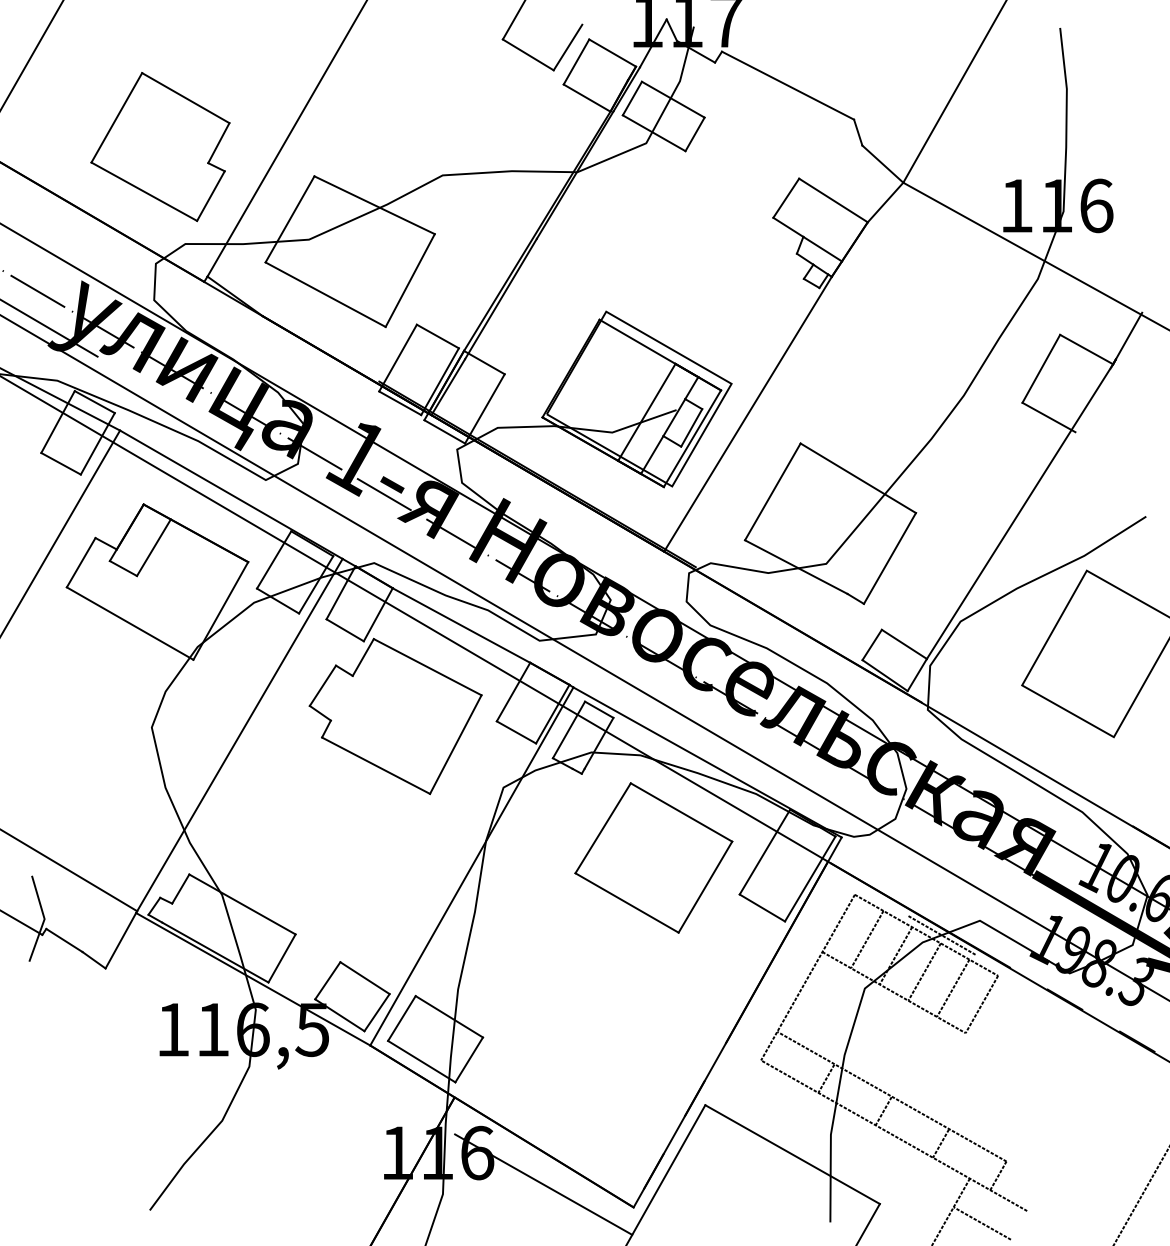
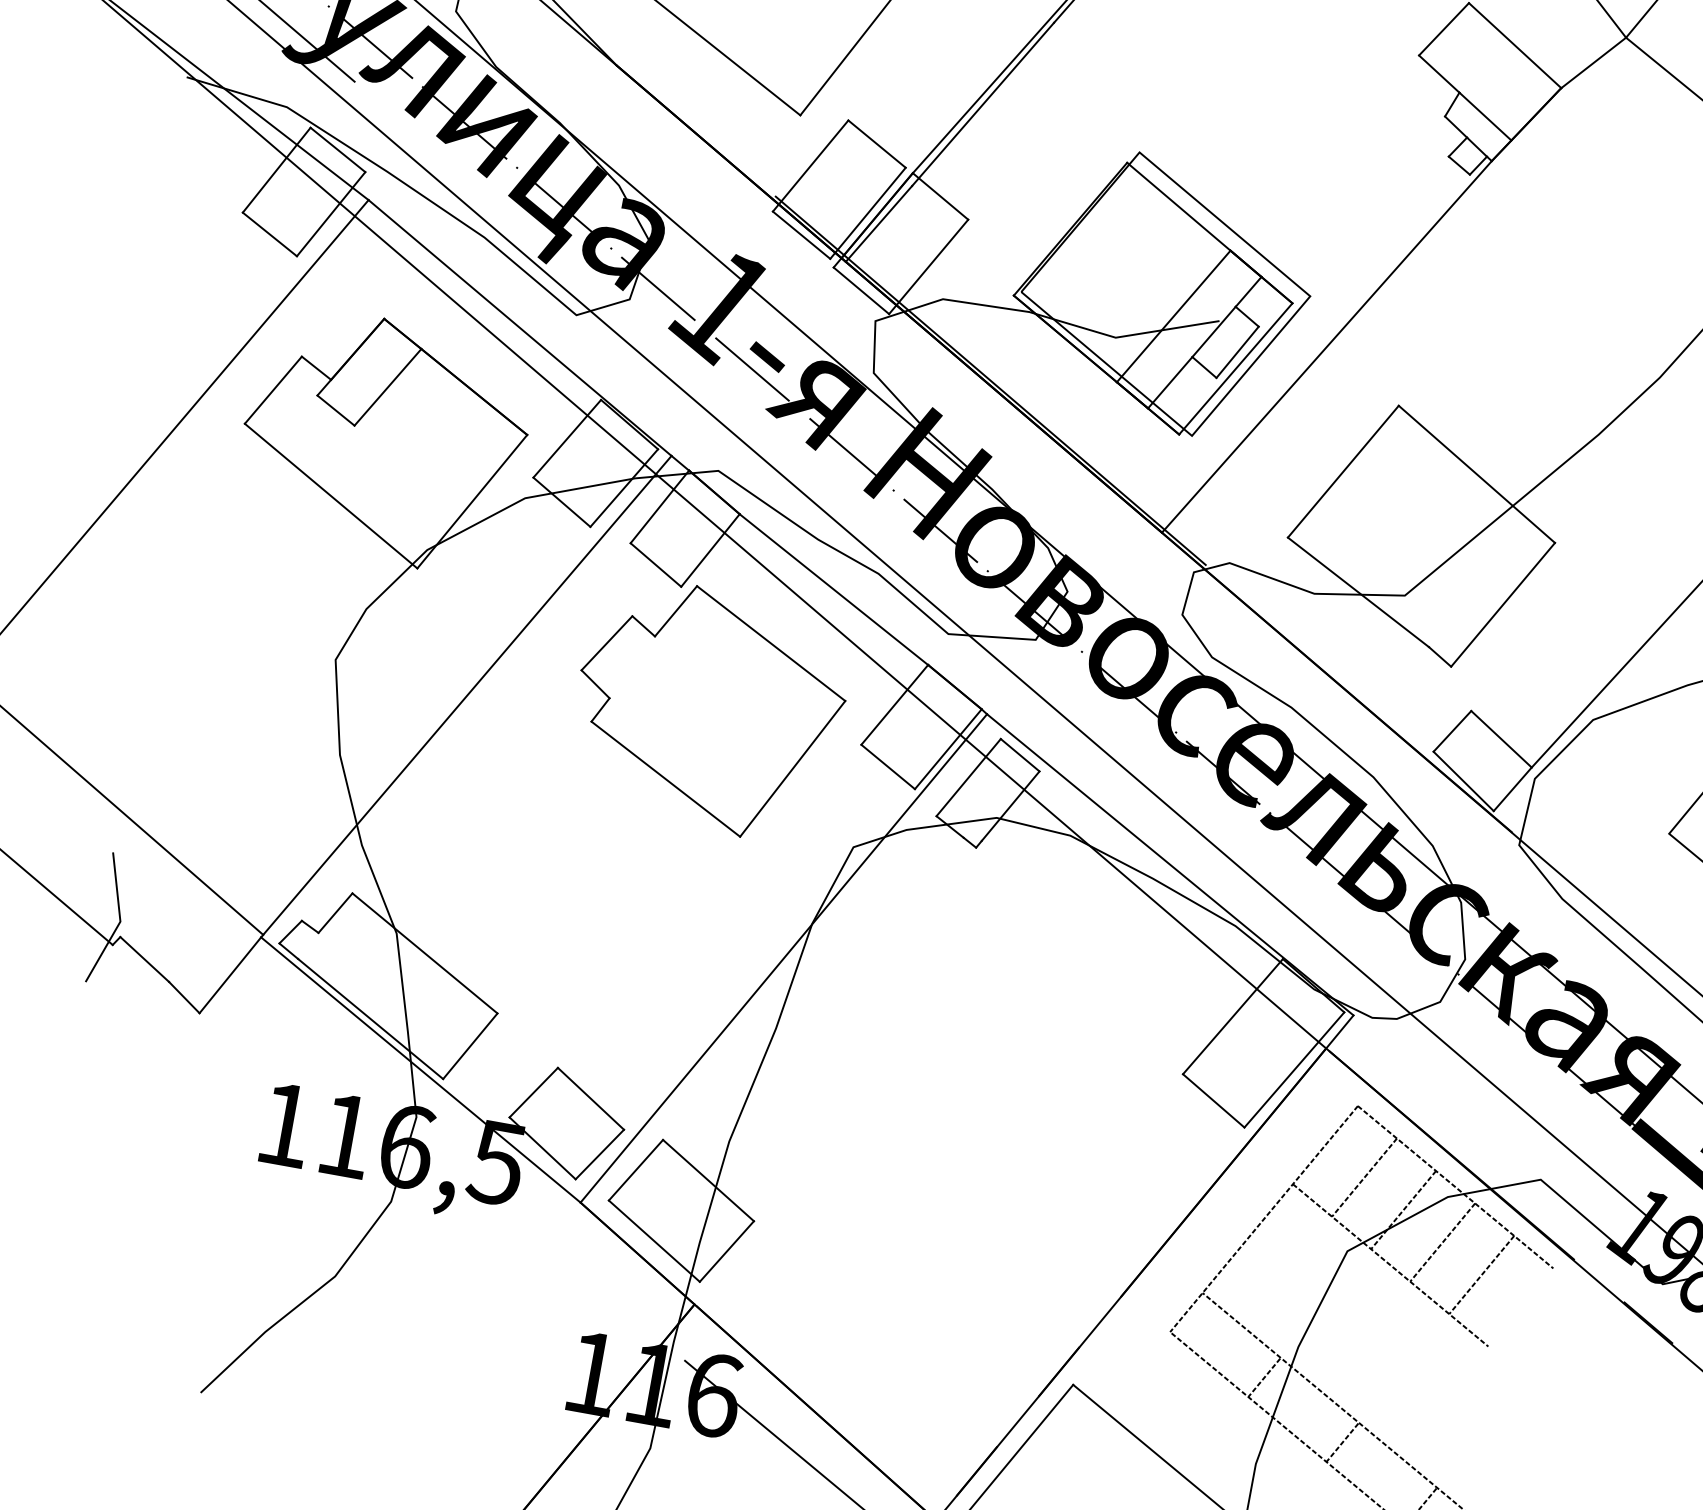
part: (653, 857) -> (1062, 994), removed
line: (941, 934) -> (1478, 1190), removed
line: (981, 1004) -> (1520, 1307), removed

